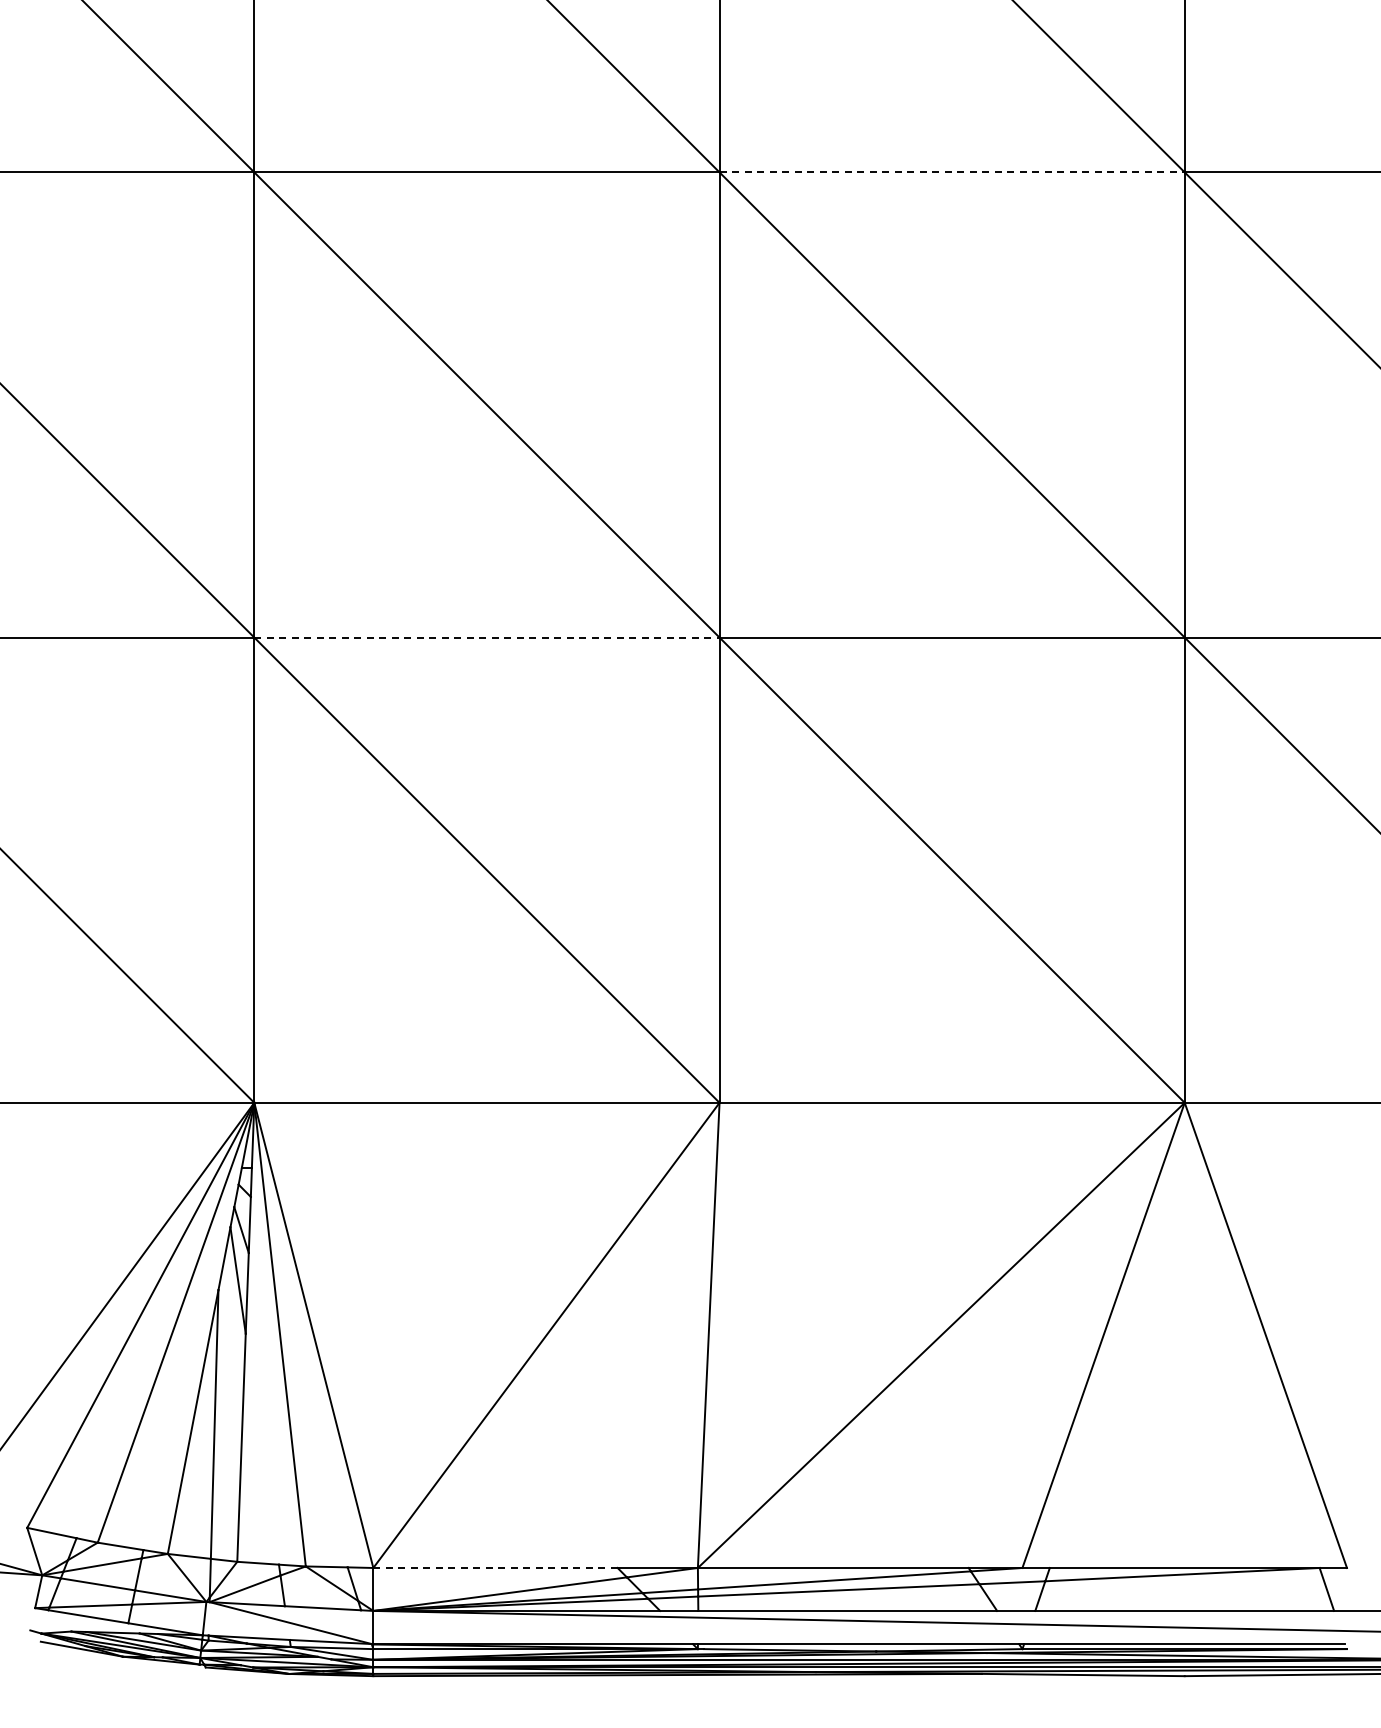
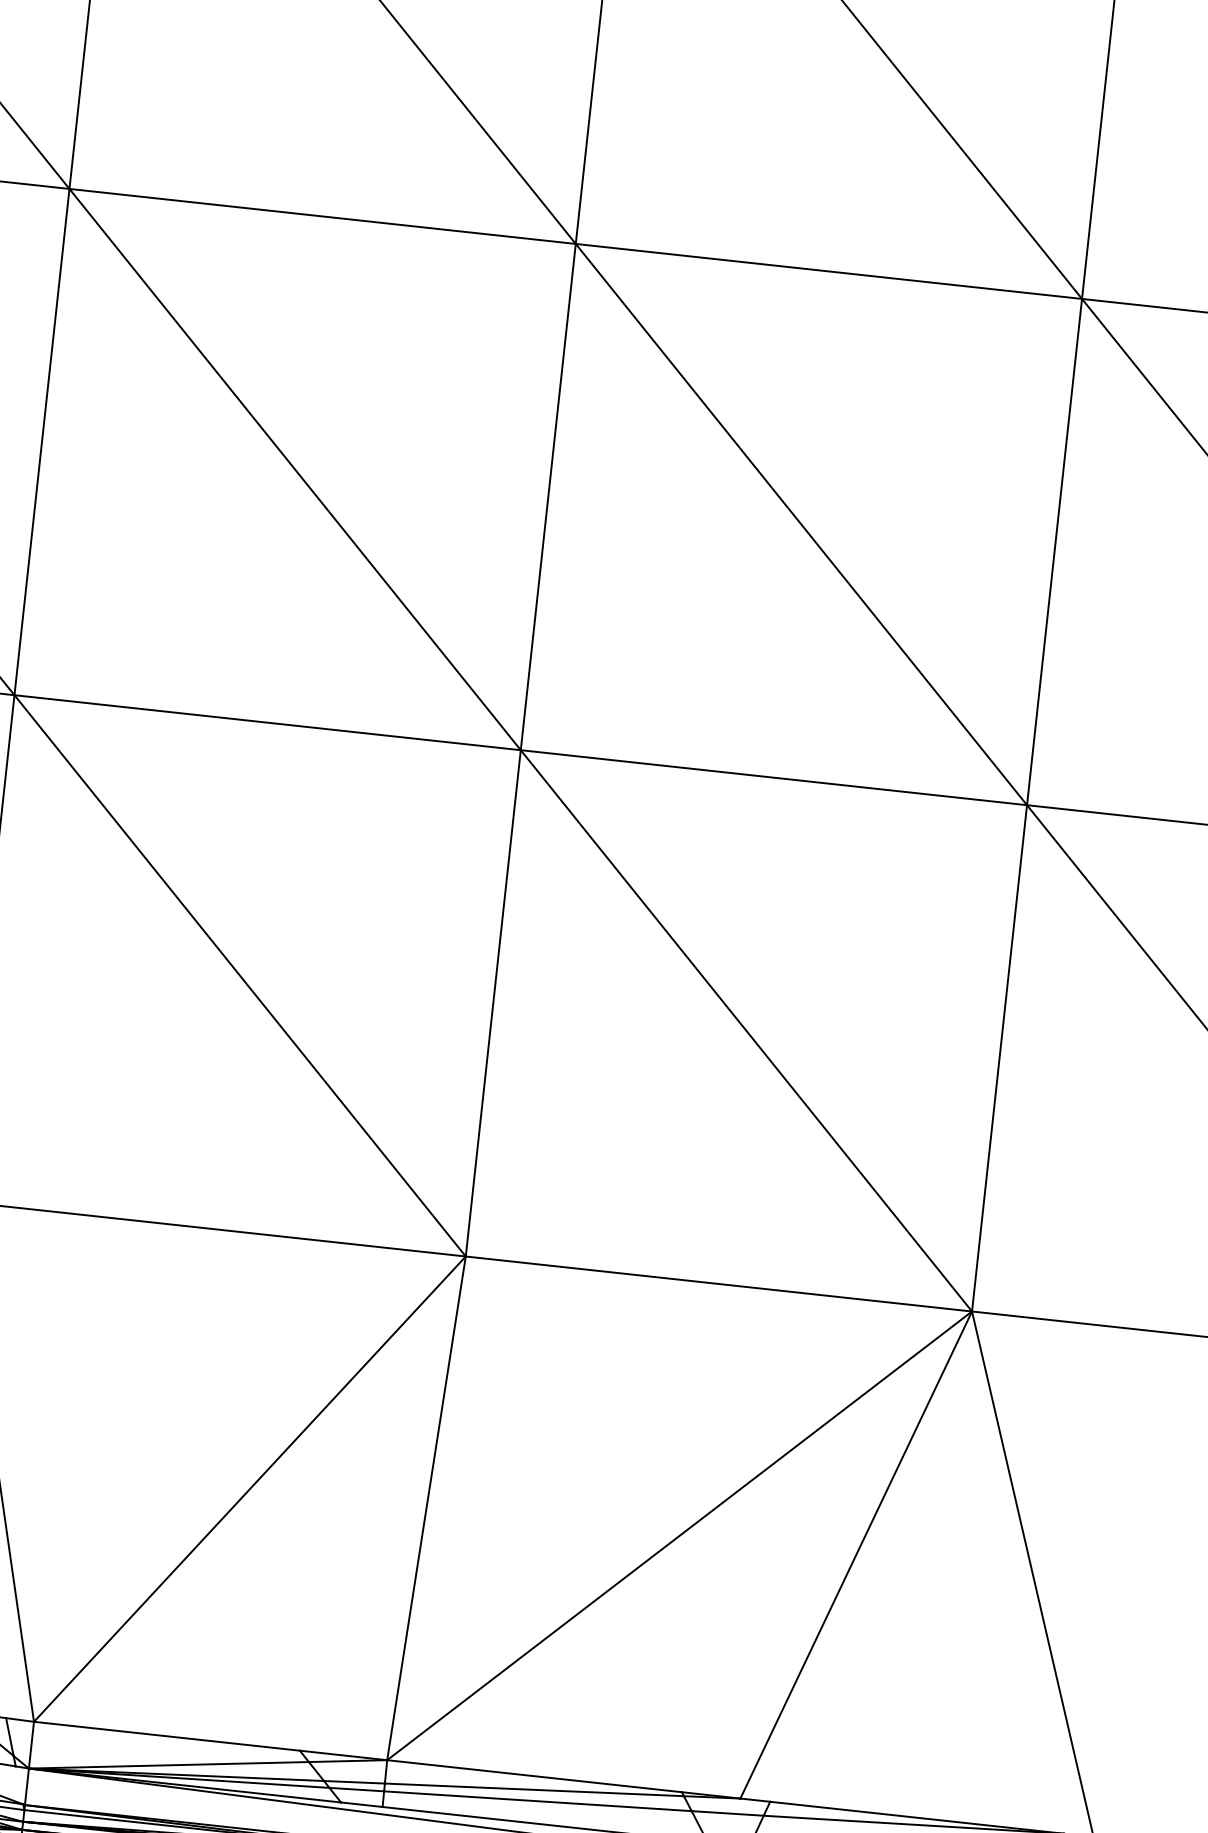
line: (952, 172) -> (829, 271), dashed -> solid
line: (486, 637) -> (267, 722), dashed -> solid
line: (496, 1567) -> (168, 1735), dashed -> solid

